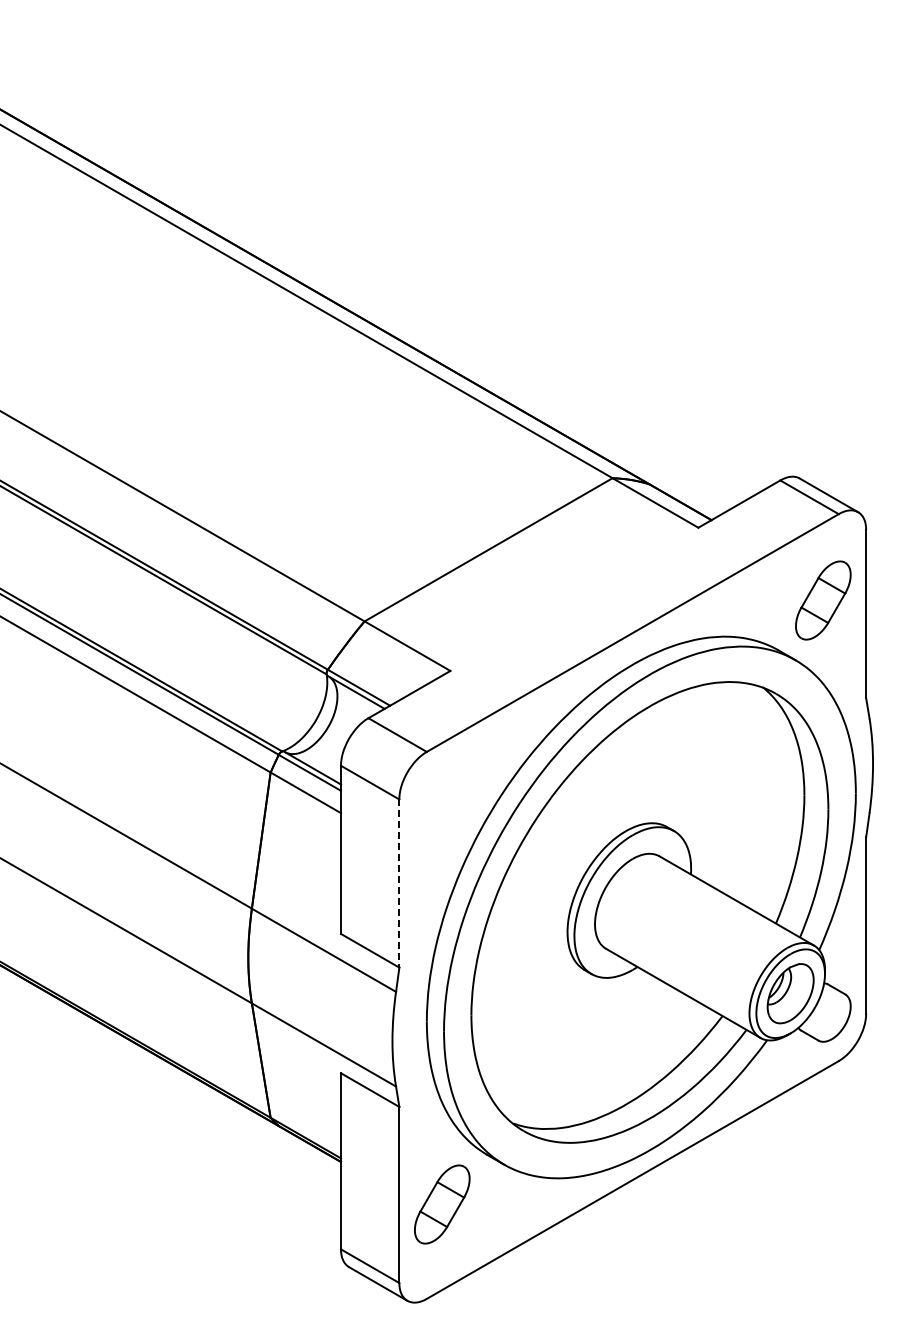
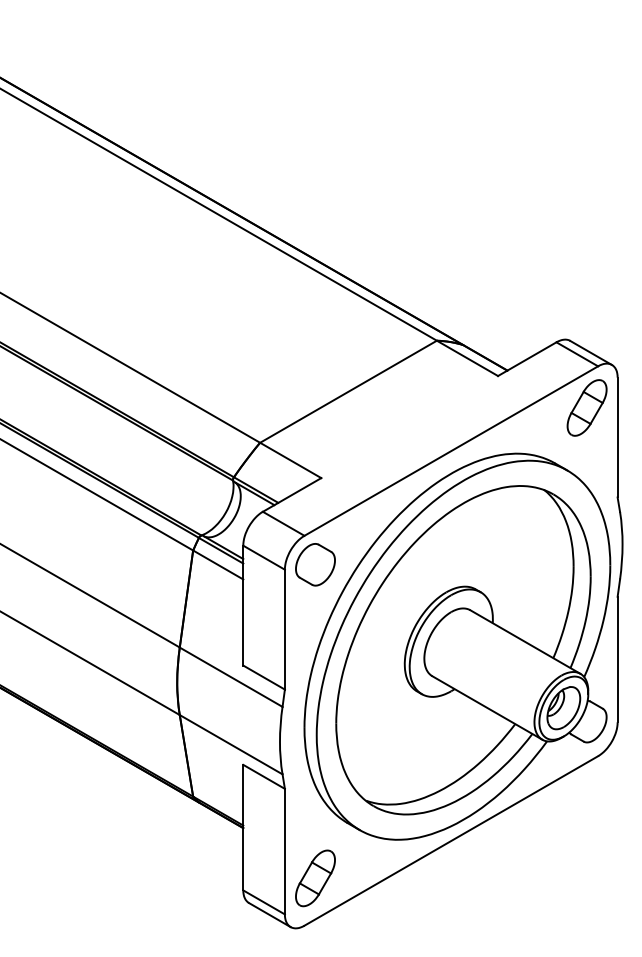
part: (823, 600) -> (587, 407), moved
part: (442, 792) -> (315, 564), added
line: (399, 884) -> (285, 630), dashed -> solid
part: (442, 1204) -> (315, 878), moved

